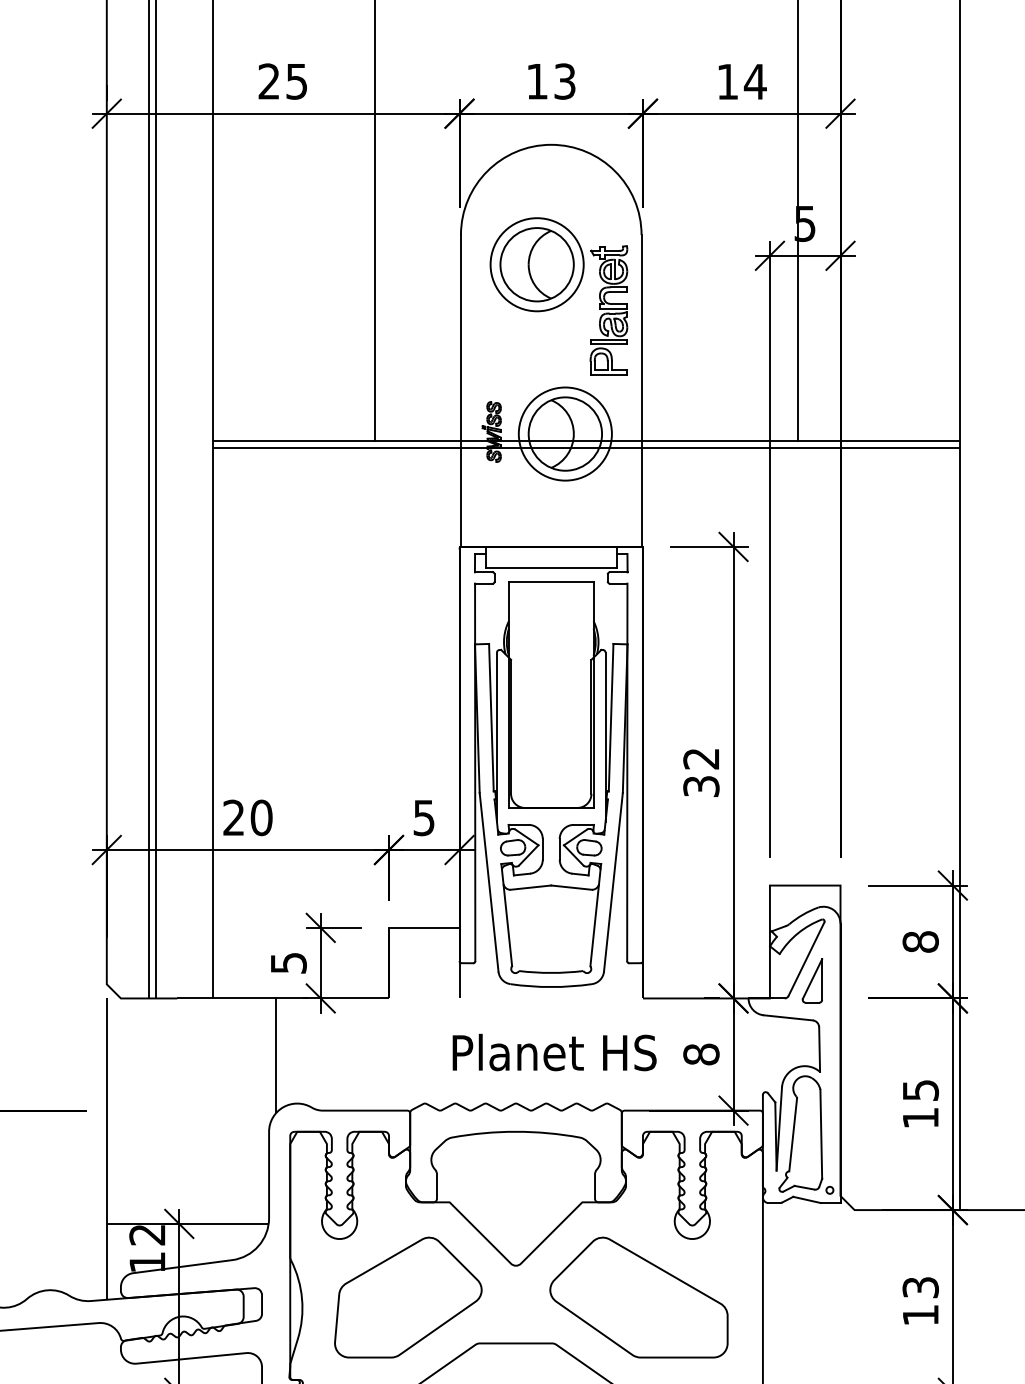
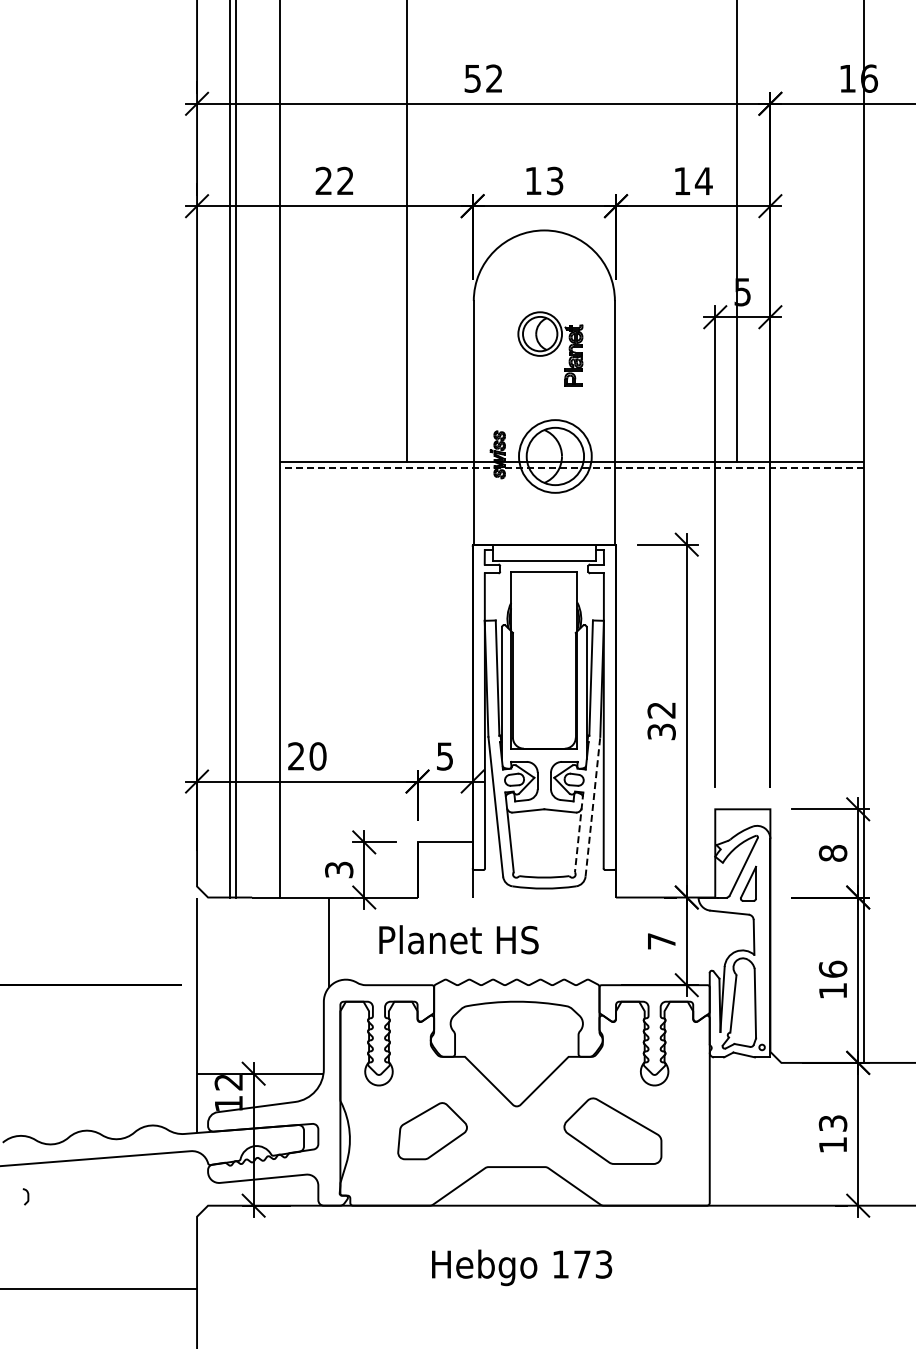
text: (296, 80) -> (345, 180), 25 -> 22
part: (559, 295) -> (550, 348), size x0.6
line: (585, 448) -> (571, 467), solid -> dashed
line: (612, 881) -> (592, 806), solid -> dashed
line: (596, 915) -> (579, 832), solid -> dashed
text: (287, 962) -> (338, 869), 5 -> 3
text: (554, 1052) -> (458, 939), moved
text: (701, 1053) -> (661, 940), 8 -> 7
text: (919, 1089) -> (832, 968), 15 -> 16
part: (408, 1296) -> (432, 1130), size x0.6
part: (638, 1296) -> (612, 1130), size x0.7

